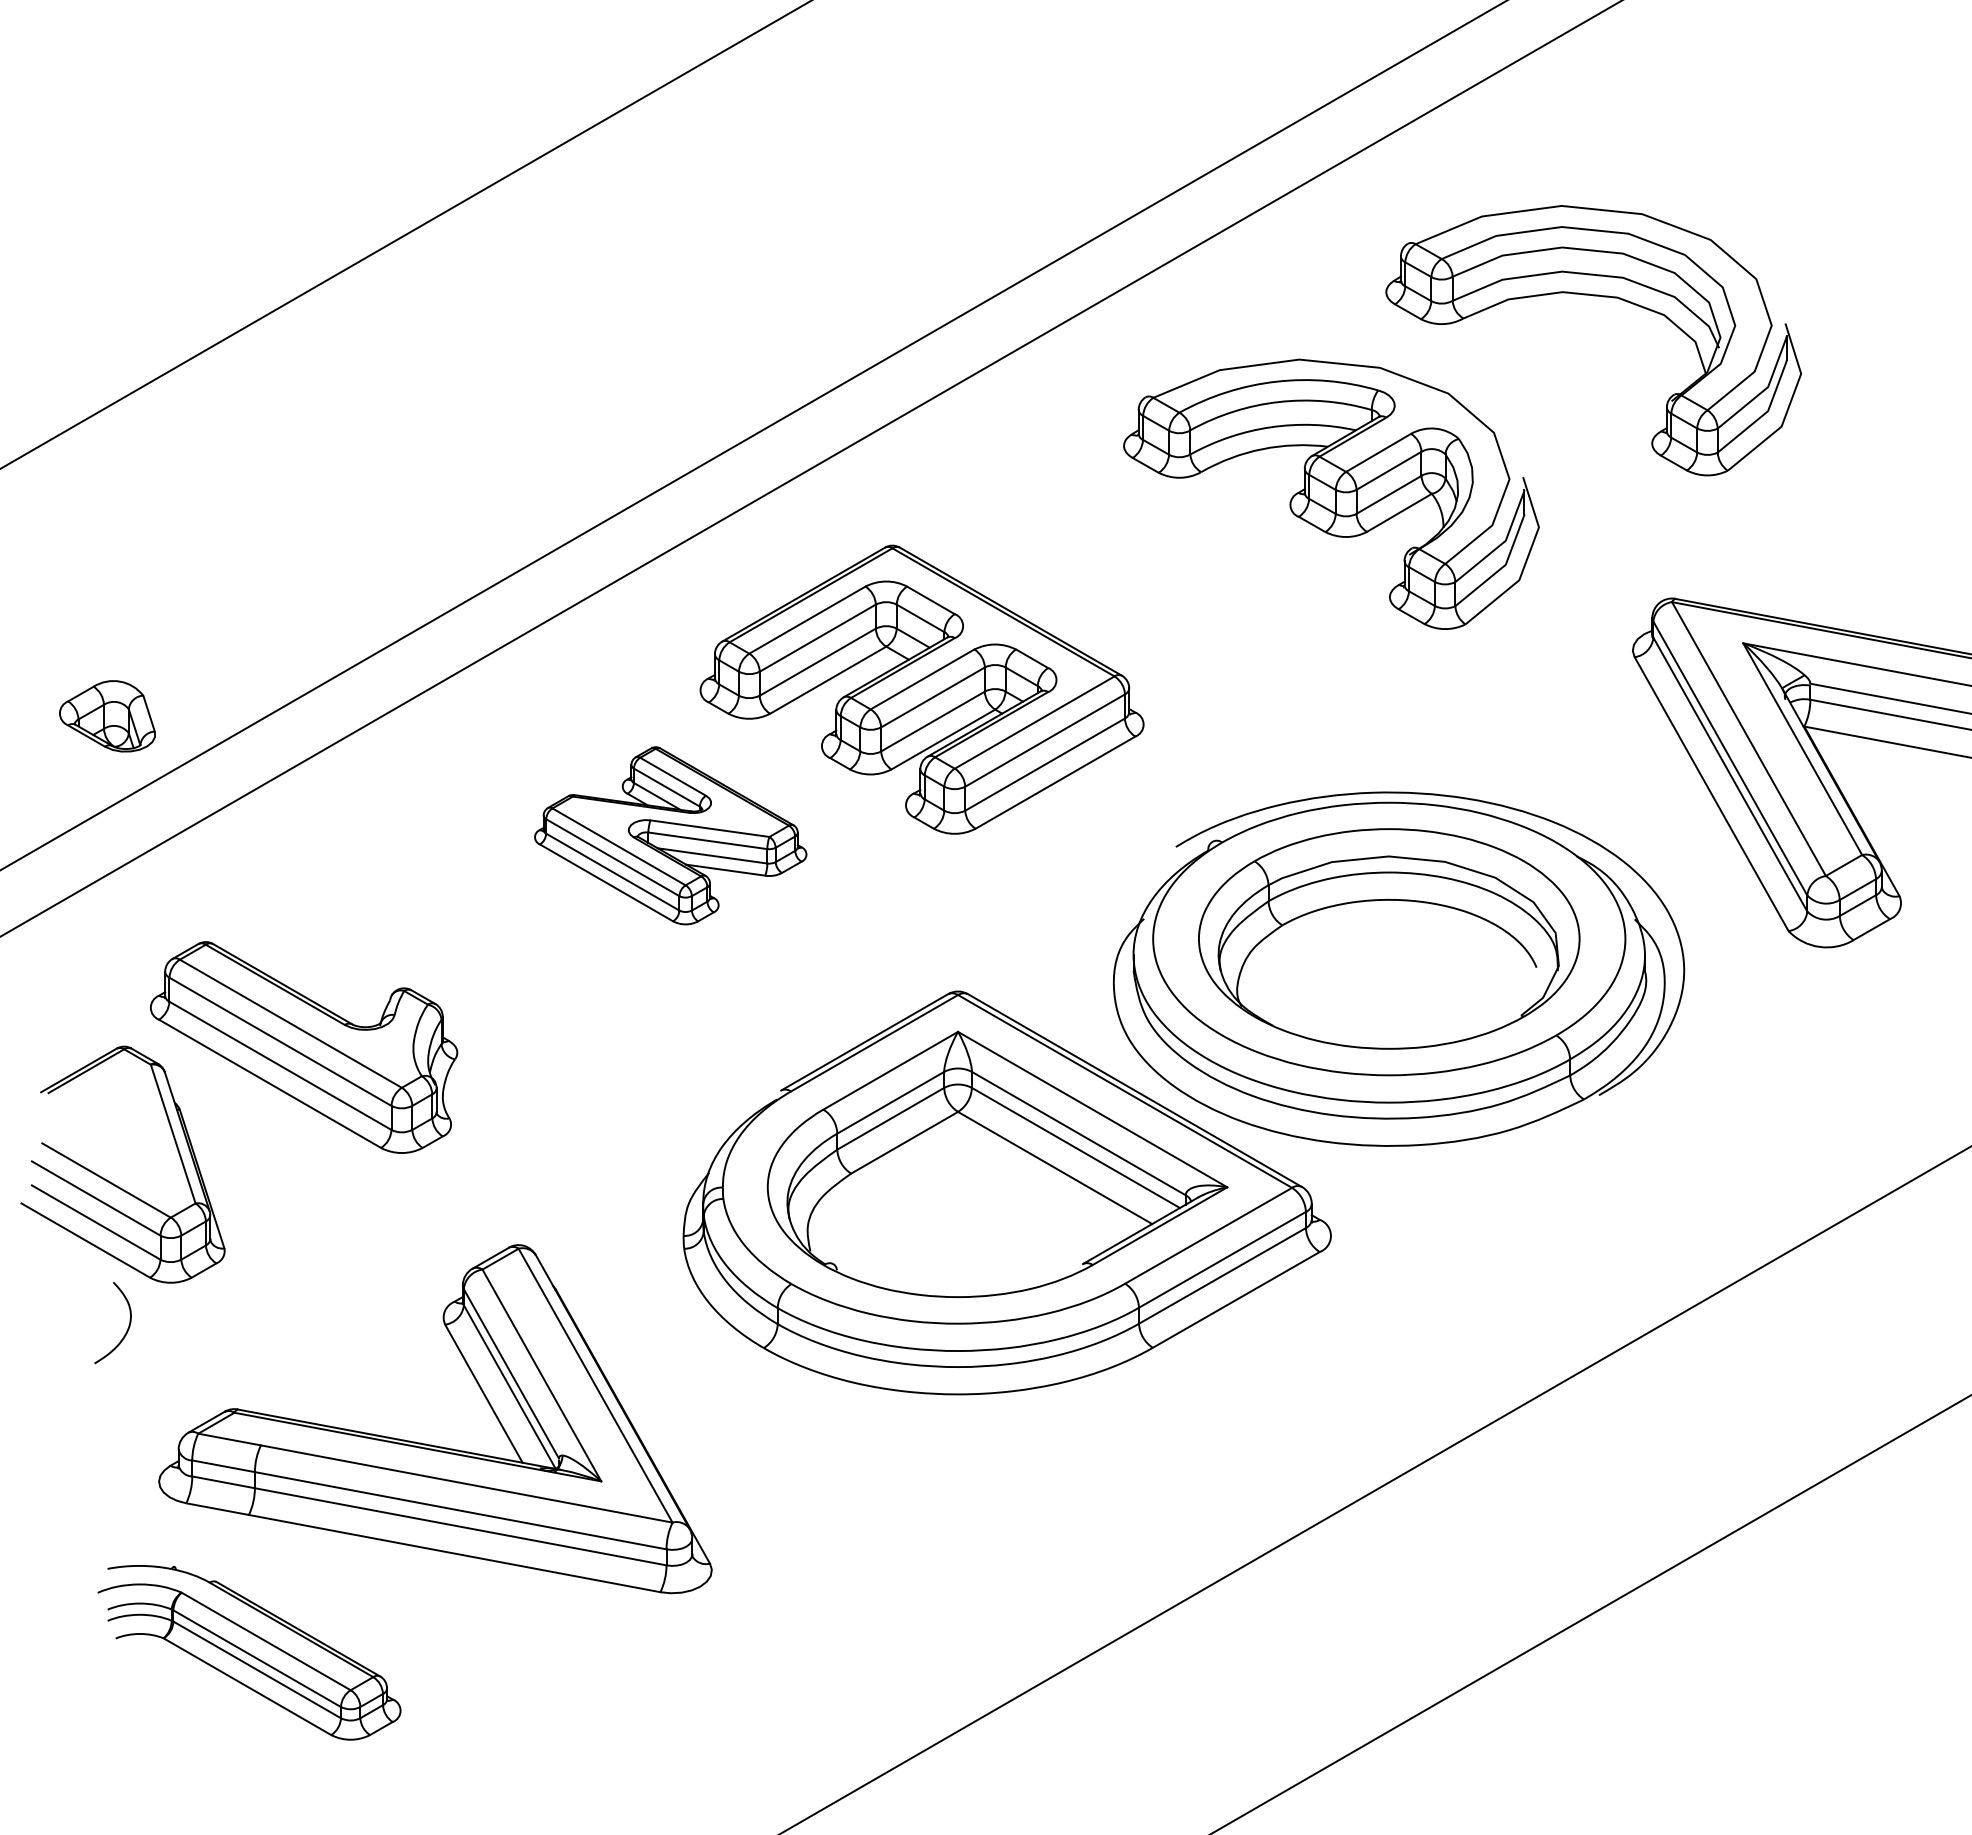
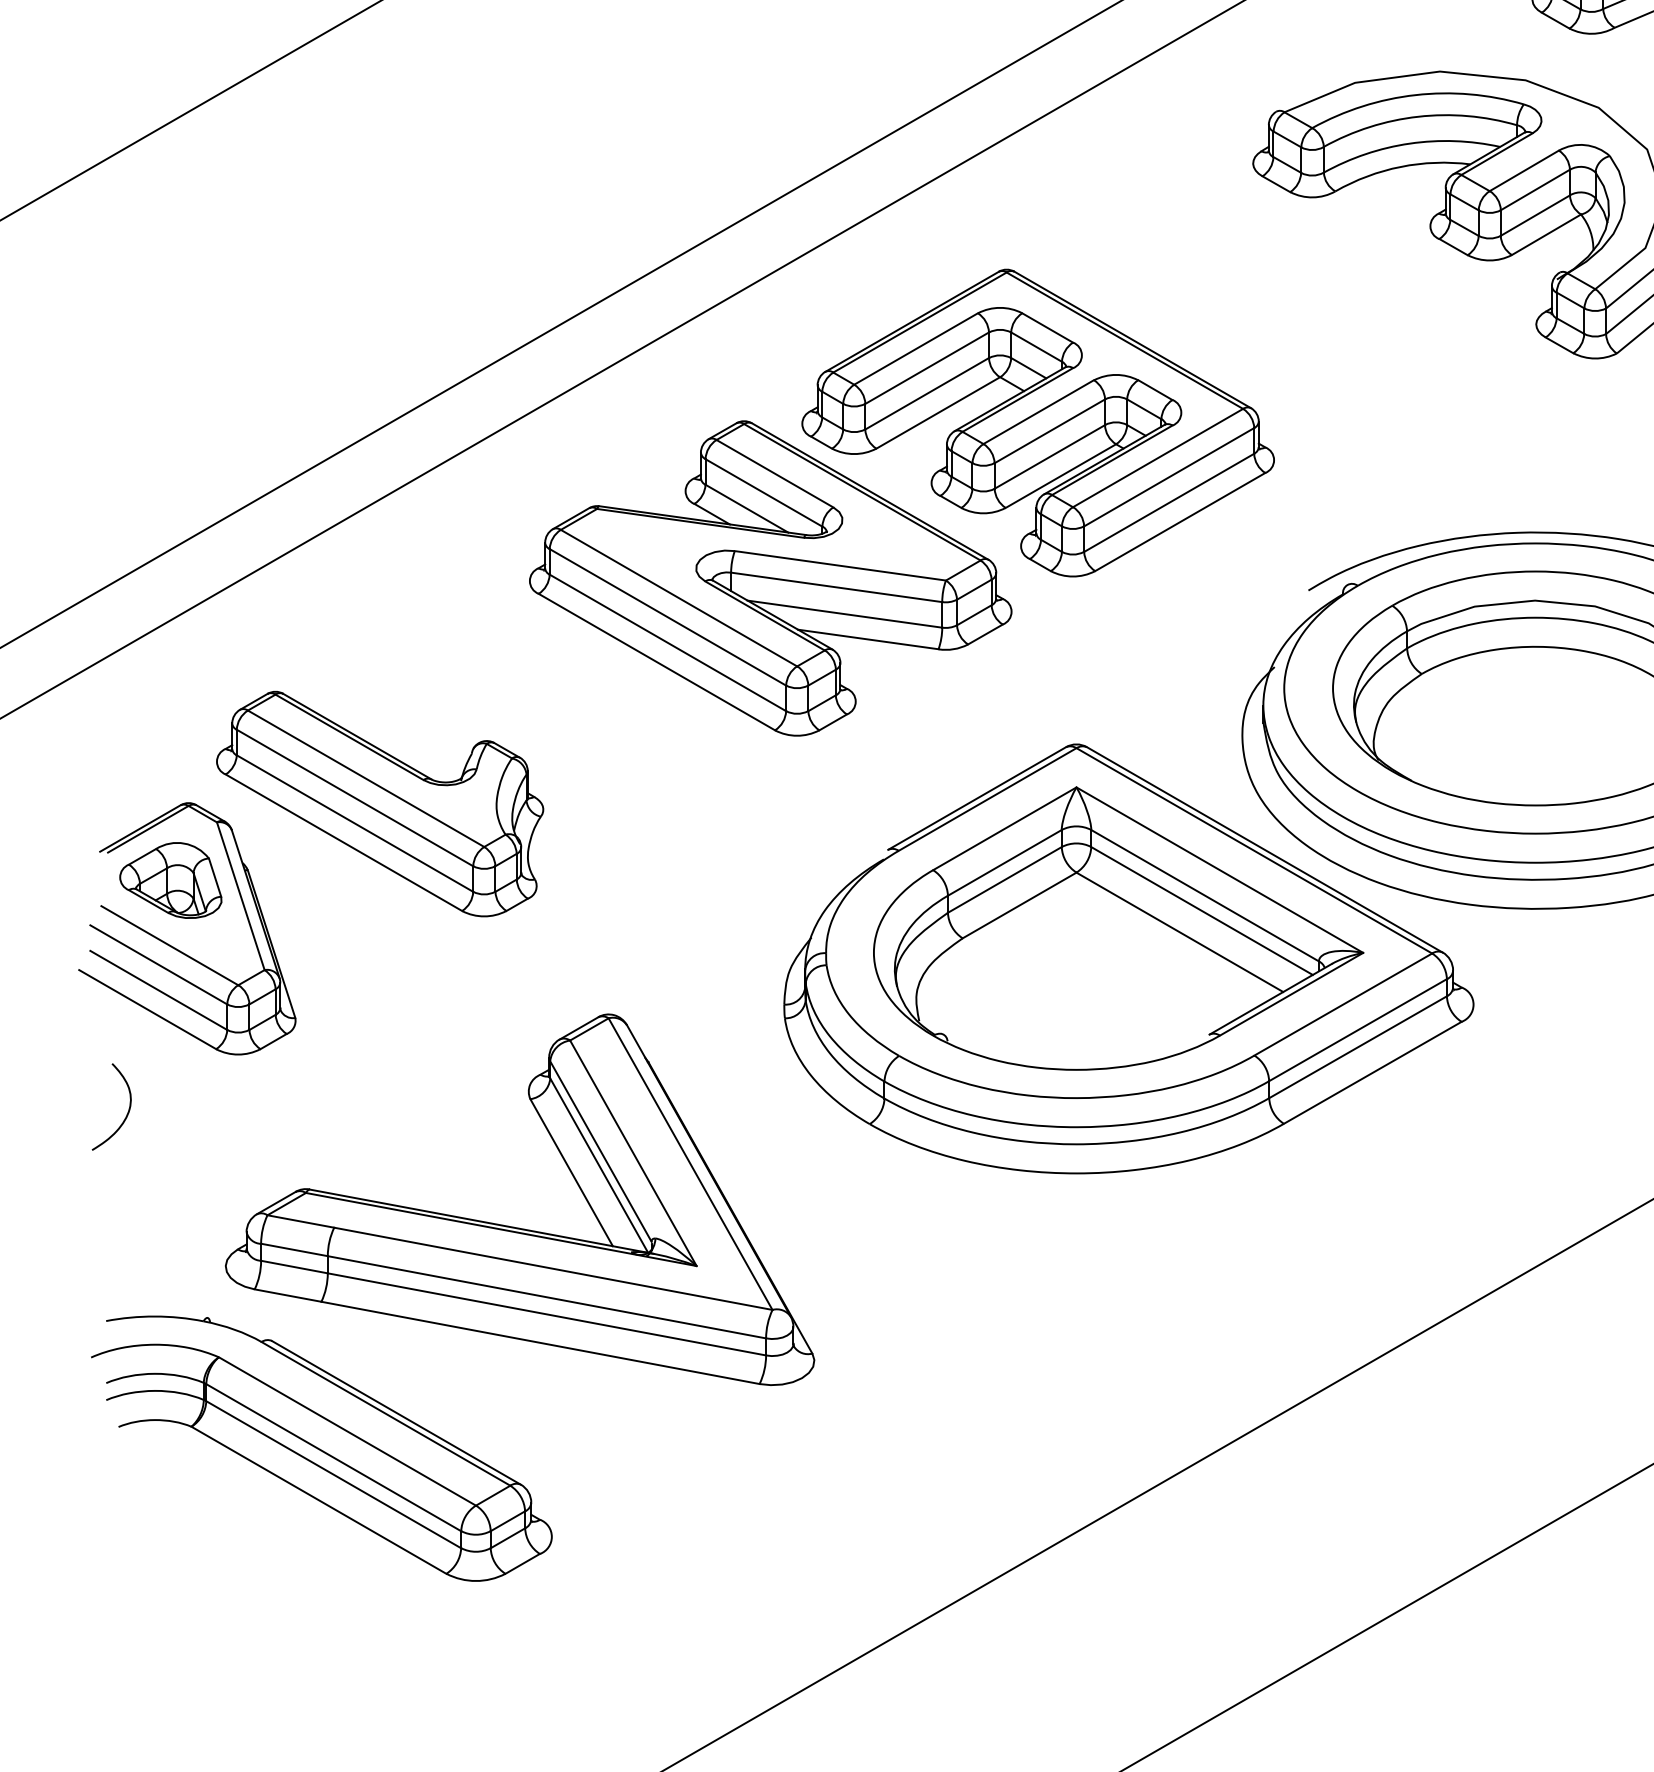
part: (107, 716) -> (170, 880), moved
part: (670, 835) -> (770, 578), size x1.67
curve: (126, 1330) -> (126, 1114), moved
part: (249, 1652) -> (322, 1448), size x1.43

